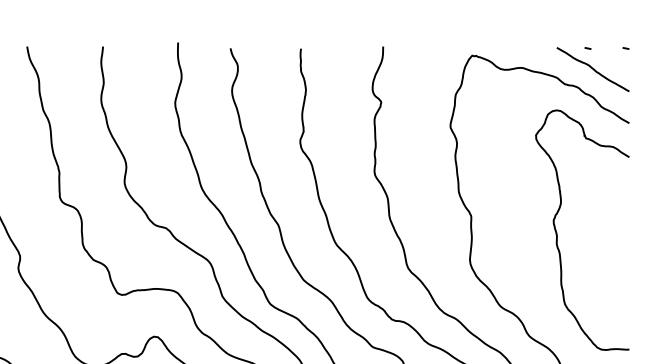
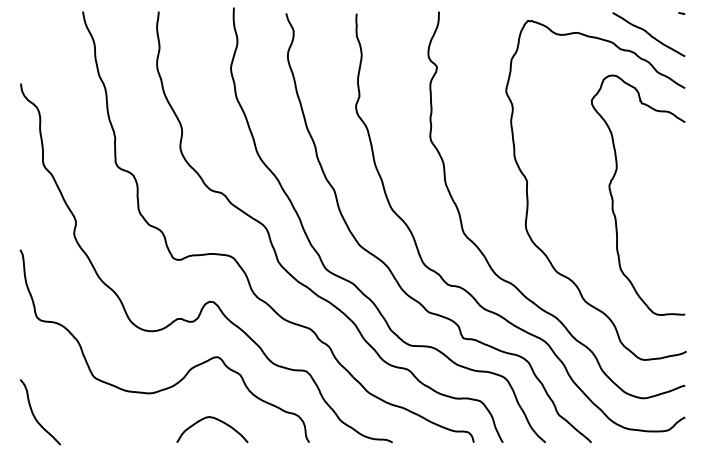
line: (587, 48) -> (643, 13), removed

